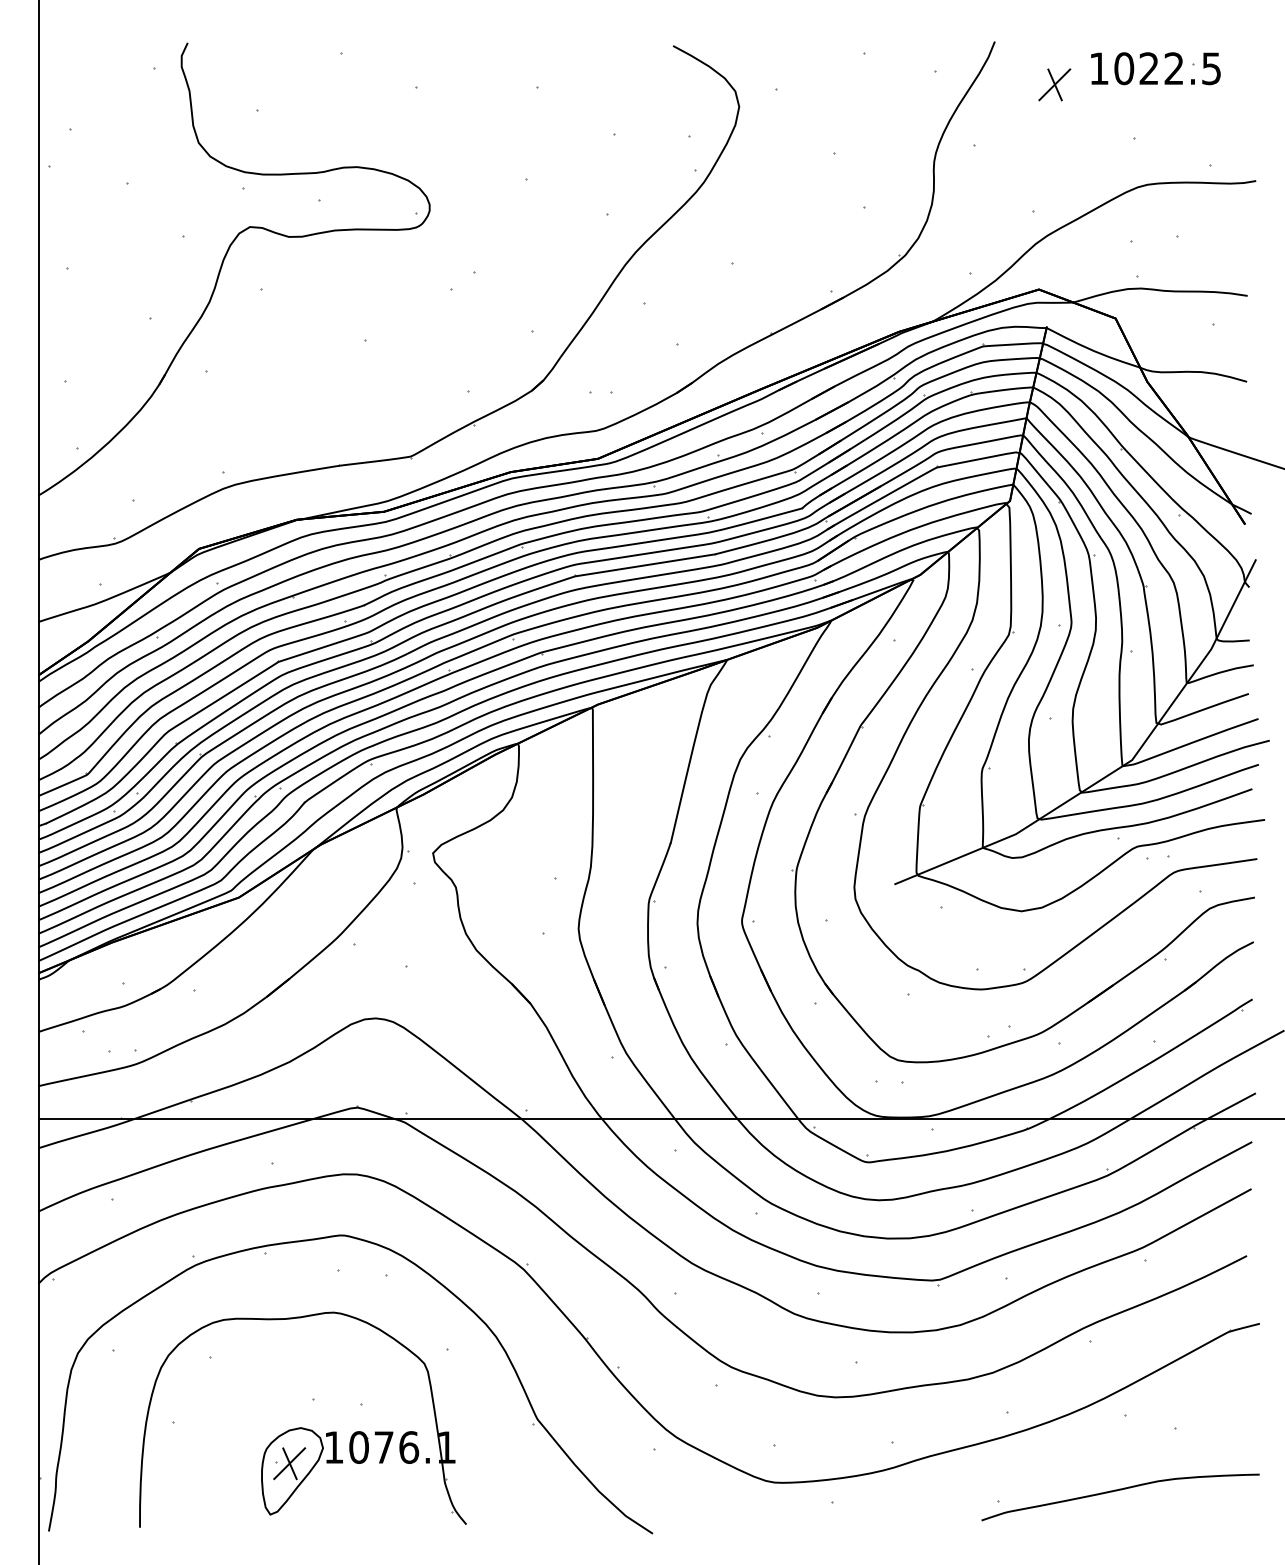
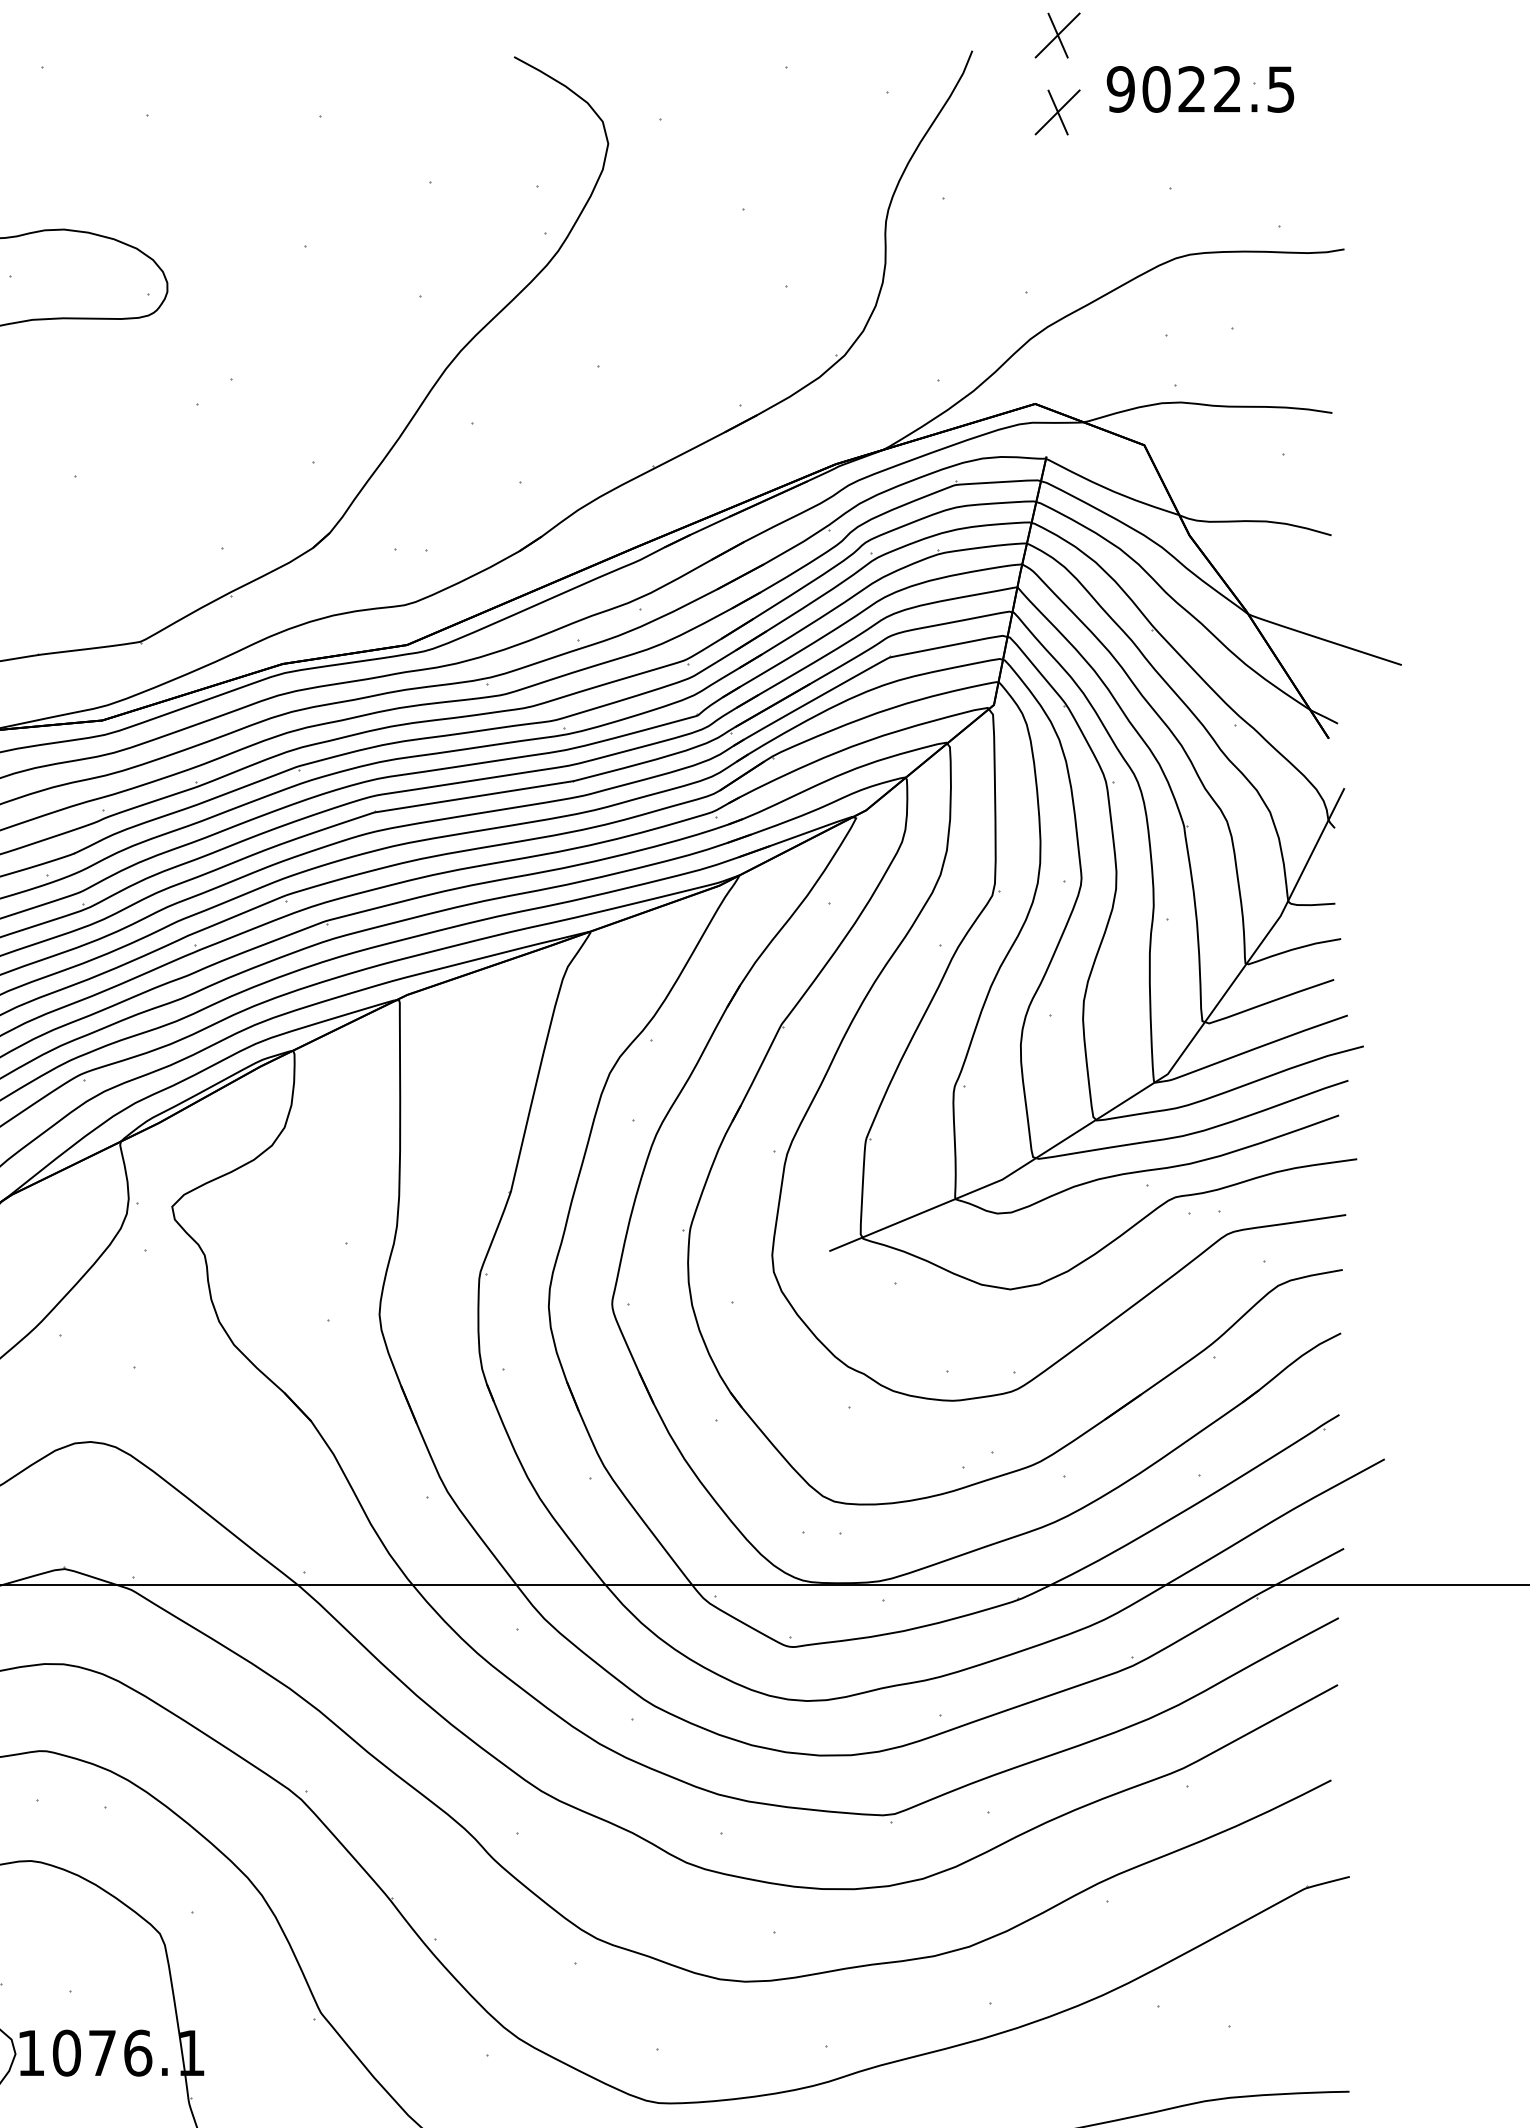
part: (1054, 30) -> (1057, 35), added
text: (1098, 68) -> (1119, 89), 1022.5 -> 9022.5

